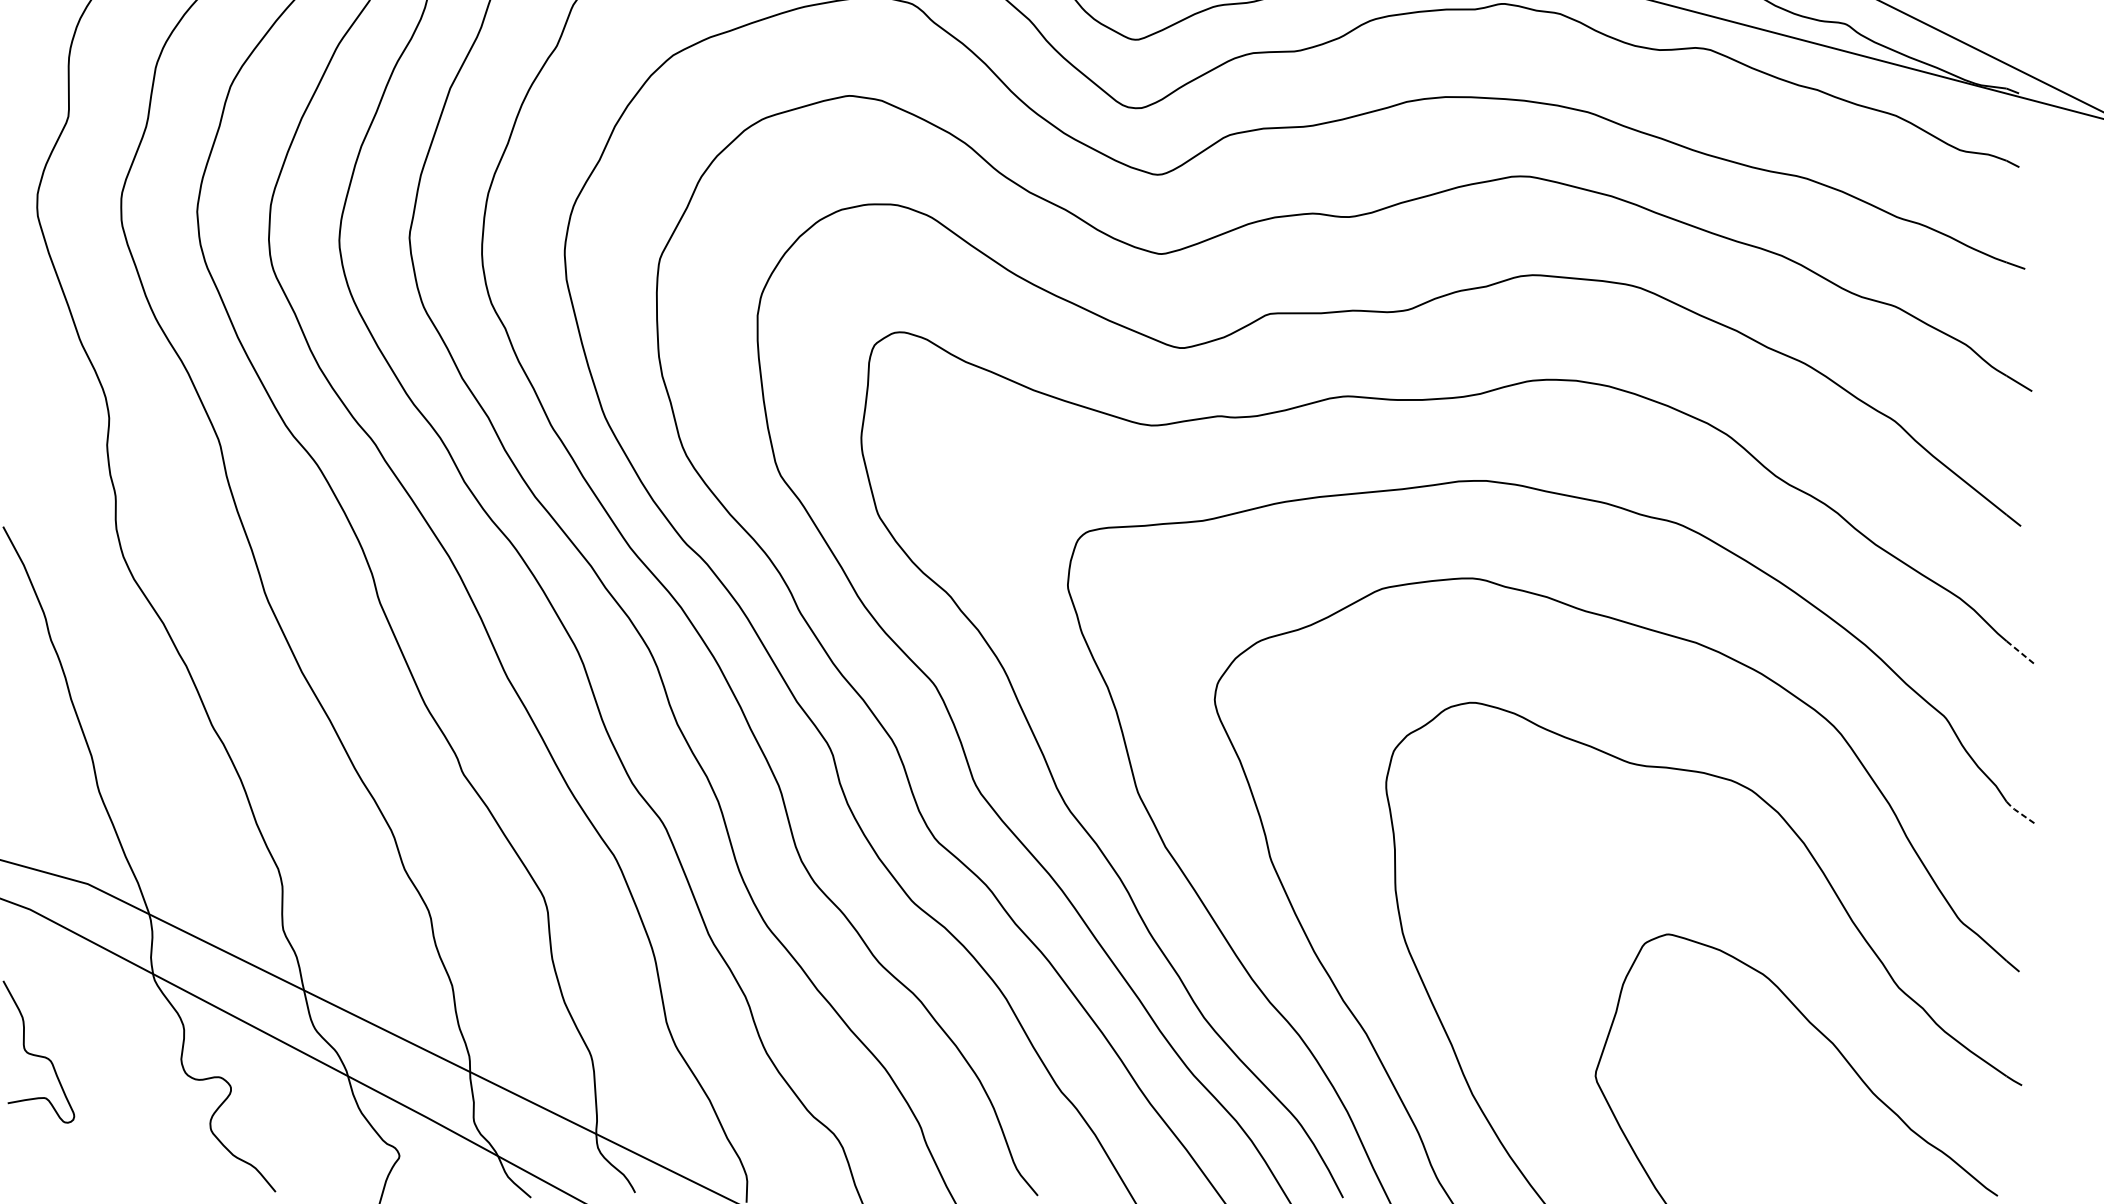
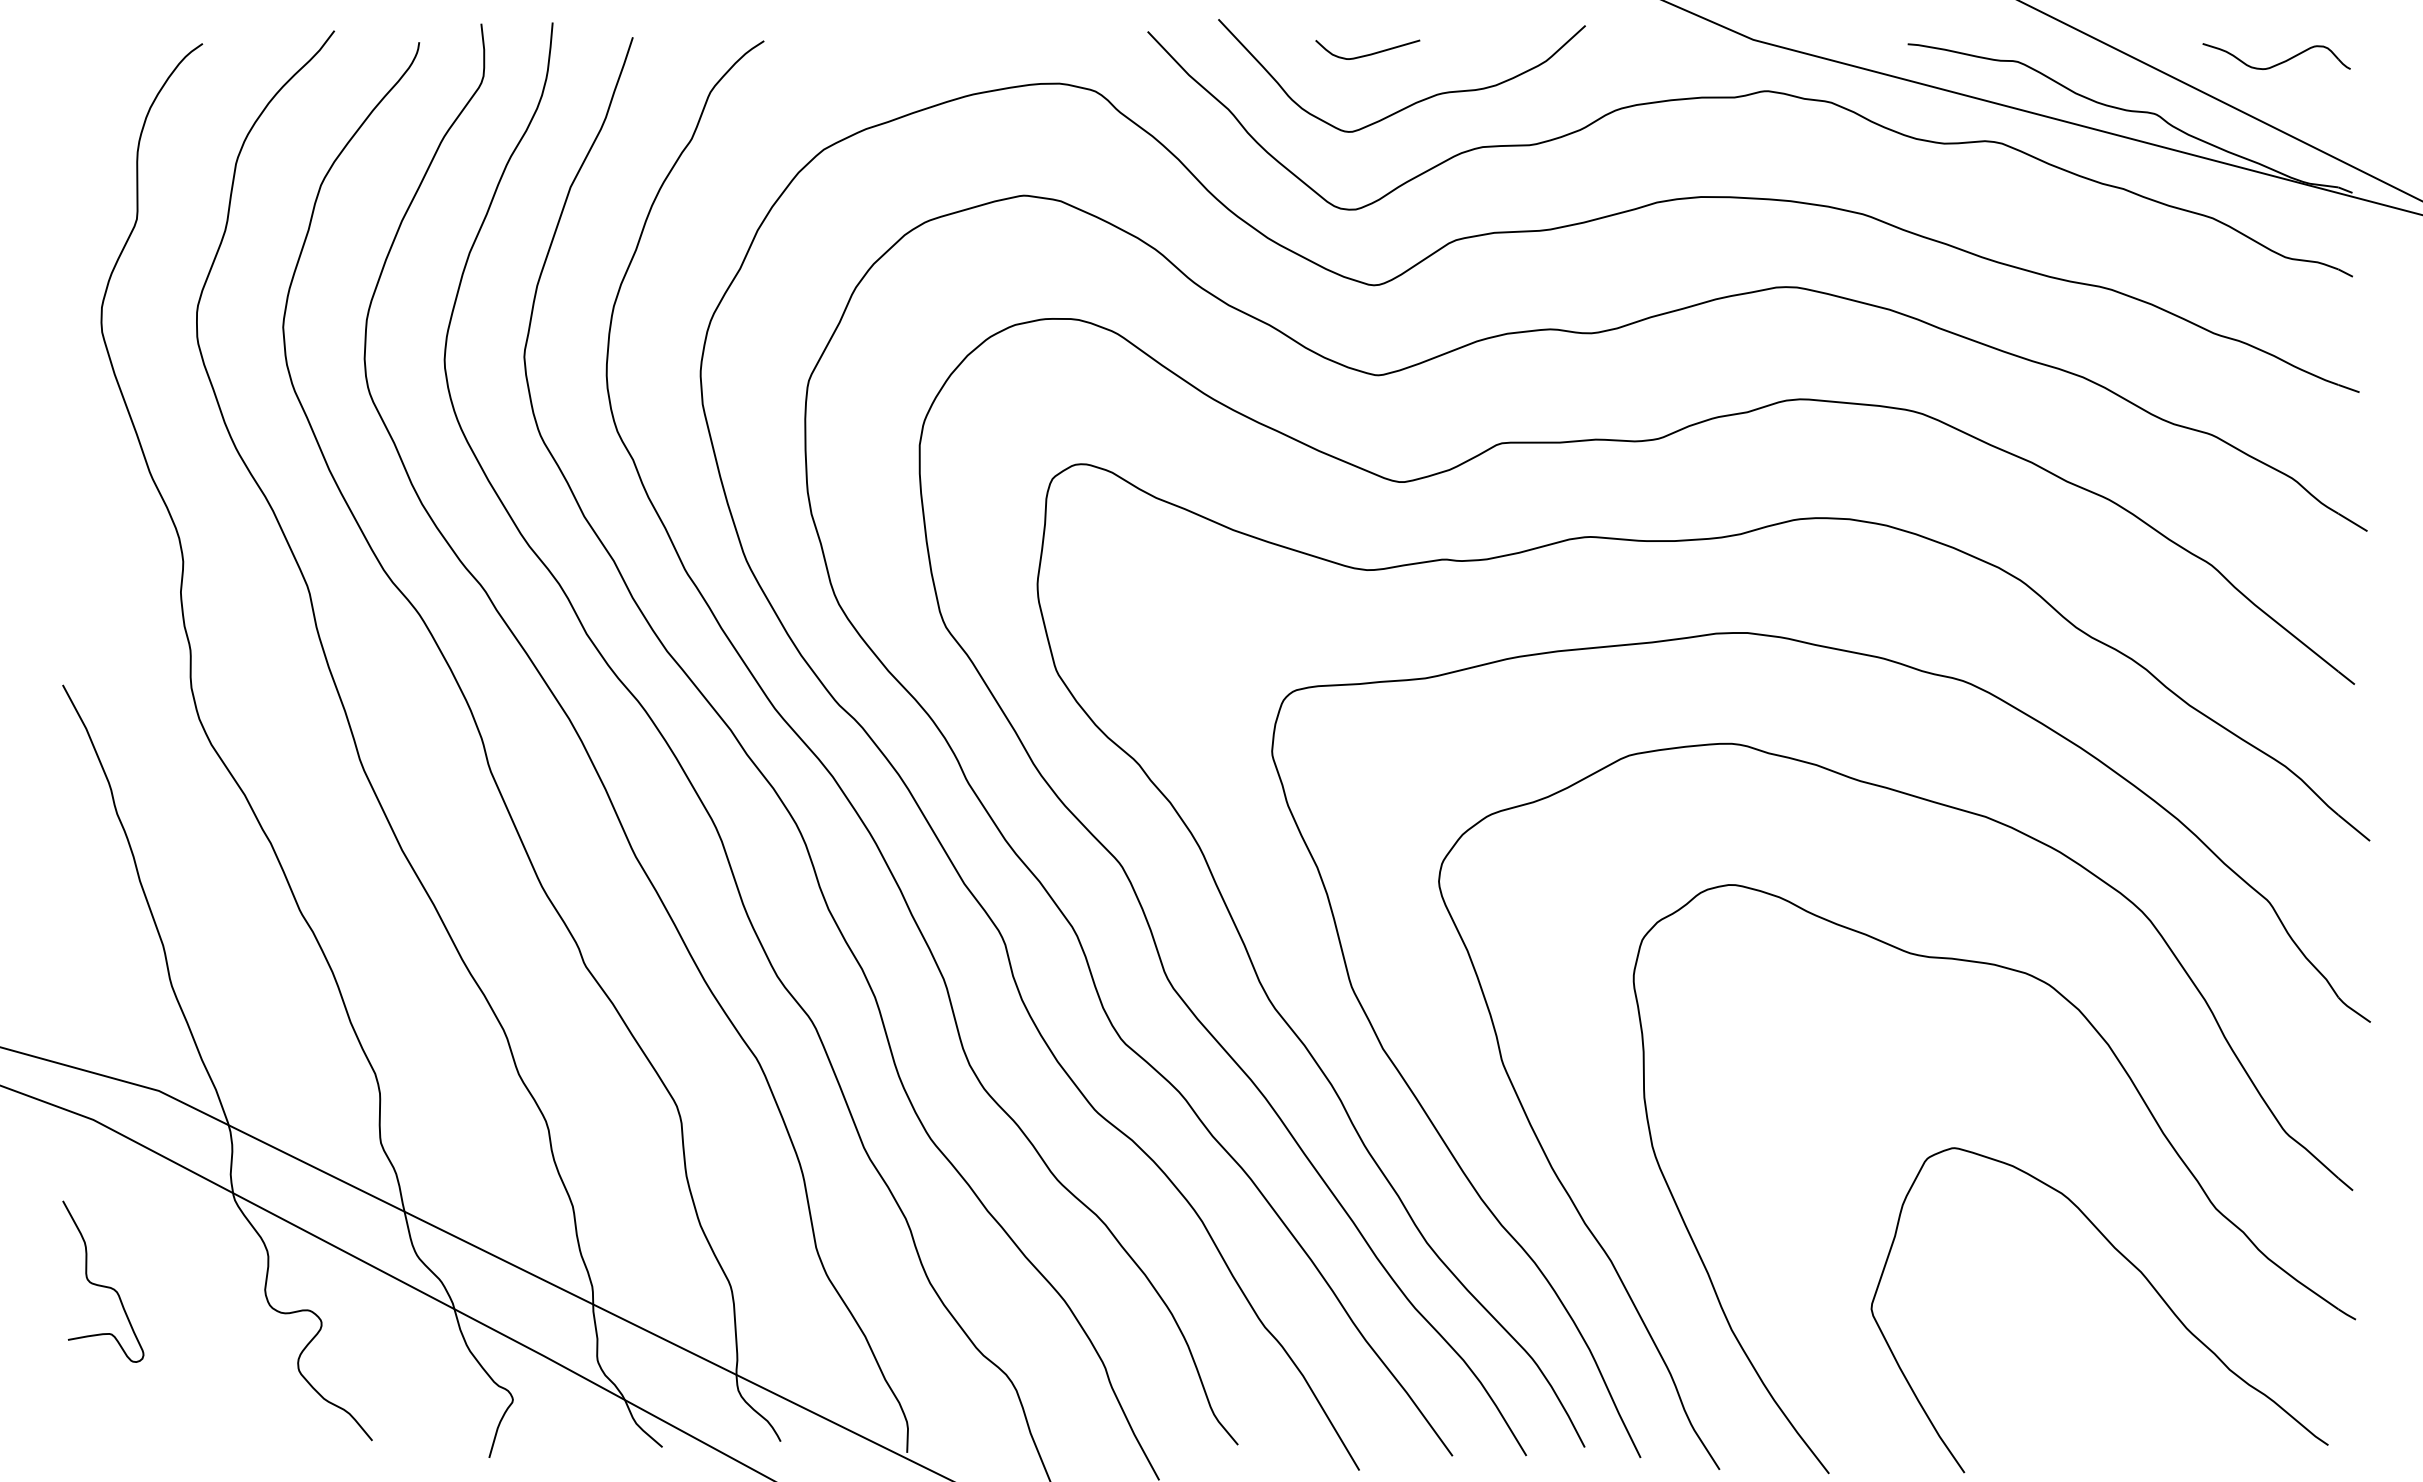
line: (2020, 653) -> (2354, 828), dashed -> solid
line: (2019, 813) -> (2352, 1010), dashed -> solid

